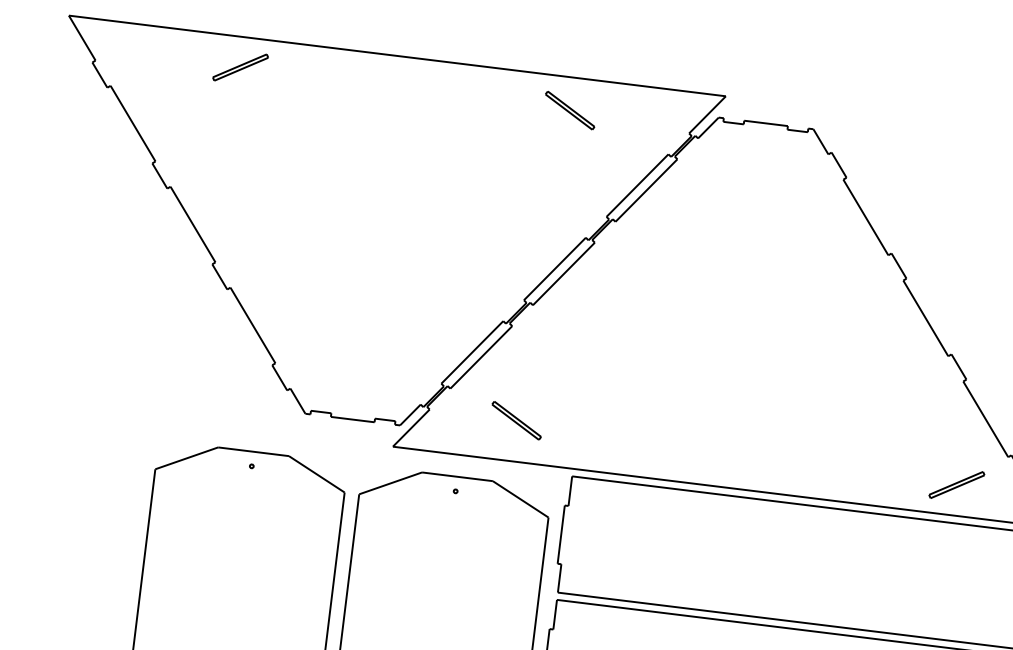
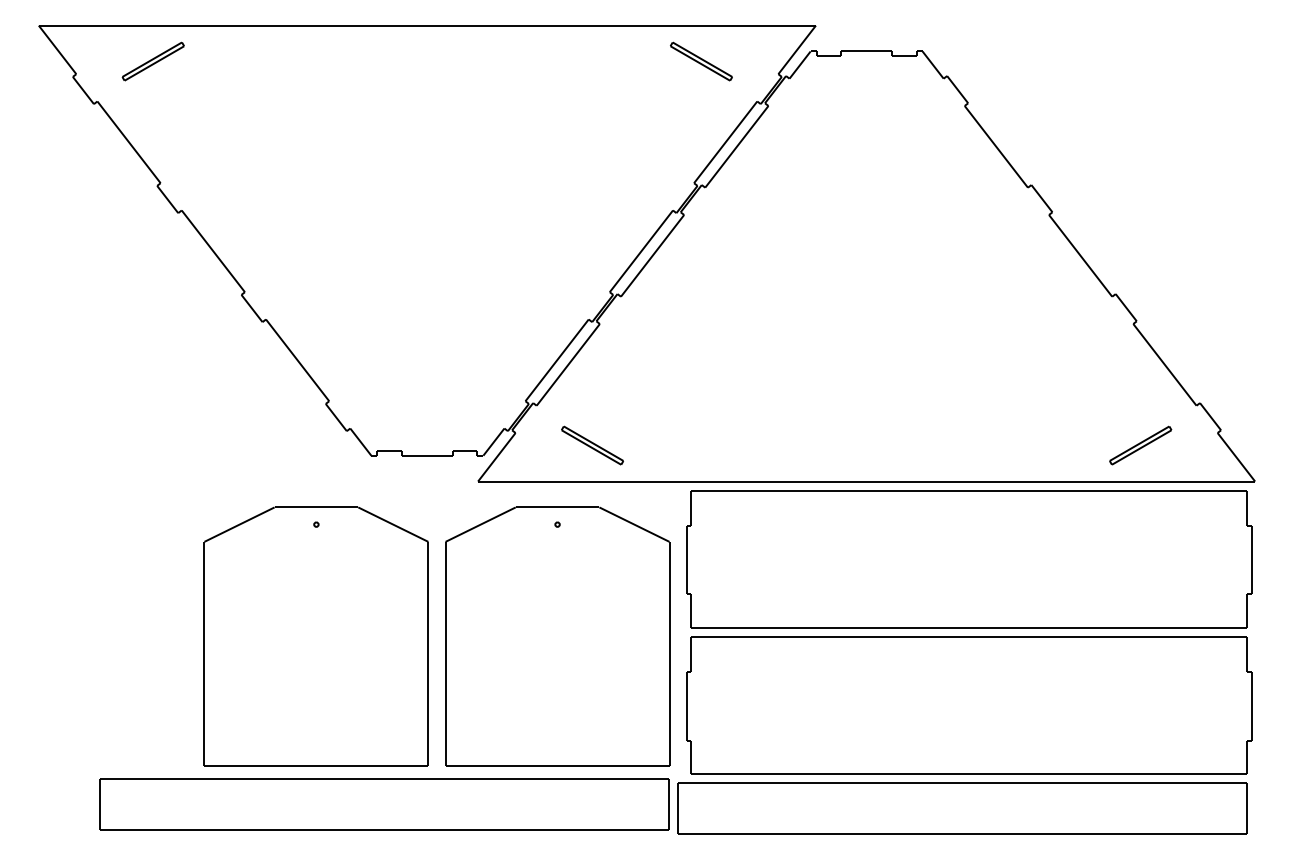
part: (239, 67) -> (152, 61), moved
part: (570, 110) -> (701, 61), moved
part: (516, 420) -> (592, 445), moved

